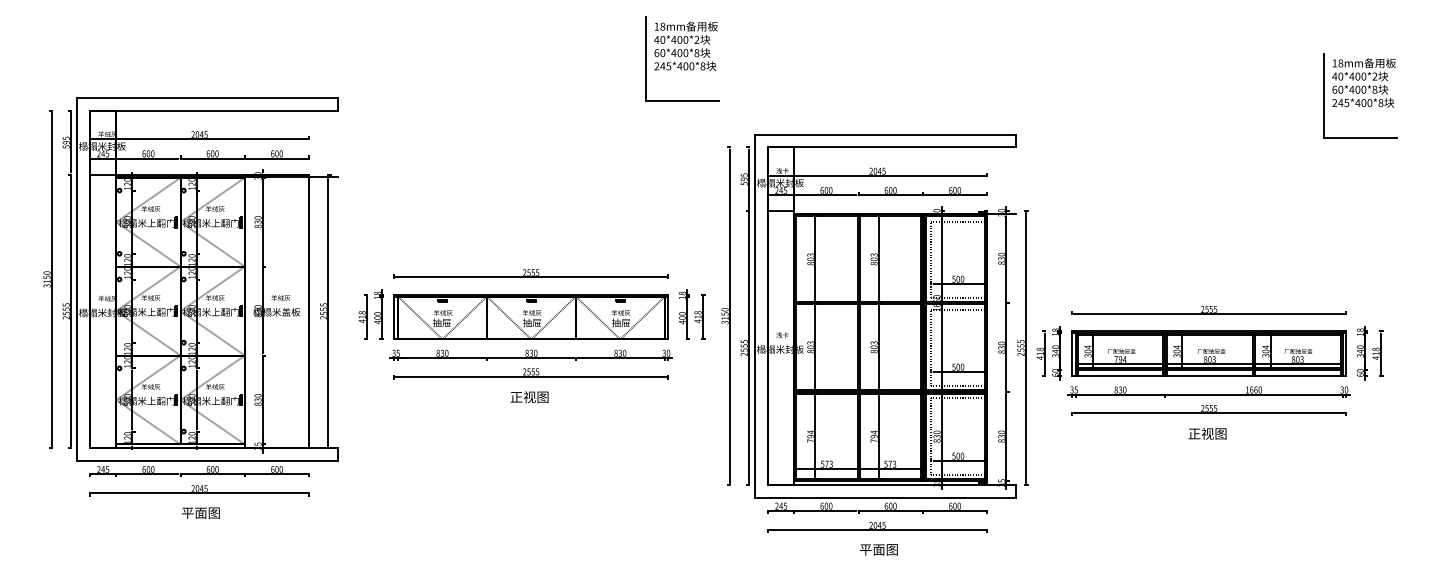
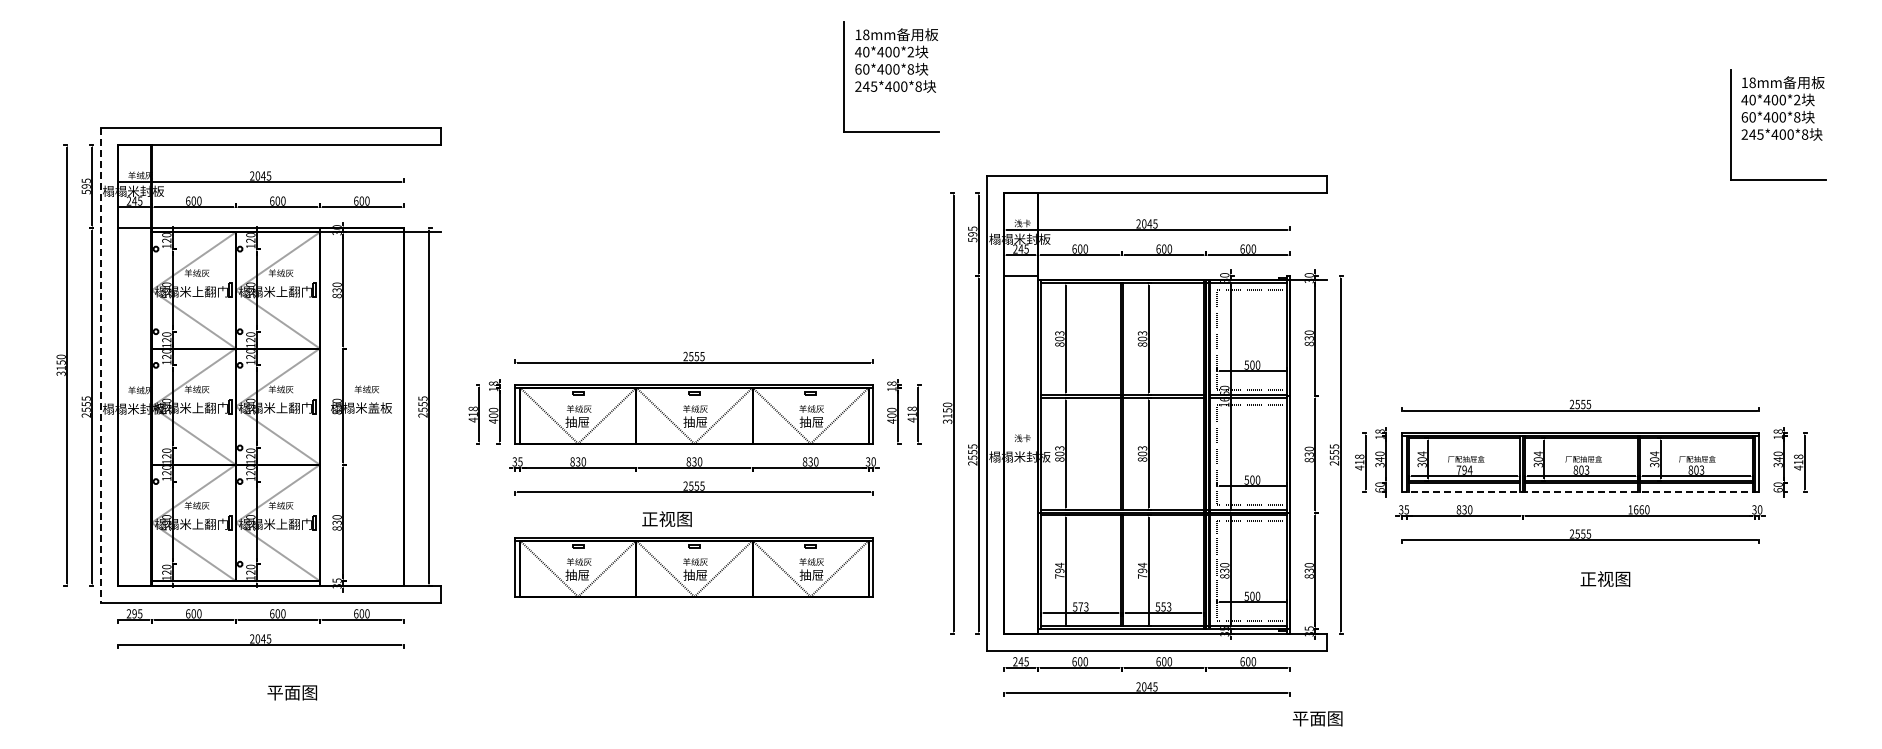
line: (77, 279) -> (100, 365), solid -> dashed
line: (1209, 375) -> (1580, 491), solid -> dashed
text: (529, 396) -> (666, 518), moved
text: (1207, 433) -> (1605, 578), moved
part: (530, 434) -> (693, 567), added
text: (890, 463) -> (1163, 606), 573 -> 553
text: (103, 469) -> (134, 613), 245 -> 295
text: (201, 512) -> (292, 692), moved
text: (878, 549) -> (1317, 718), moved

